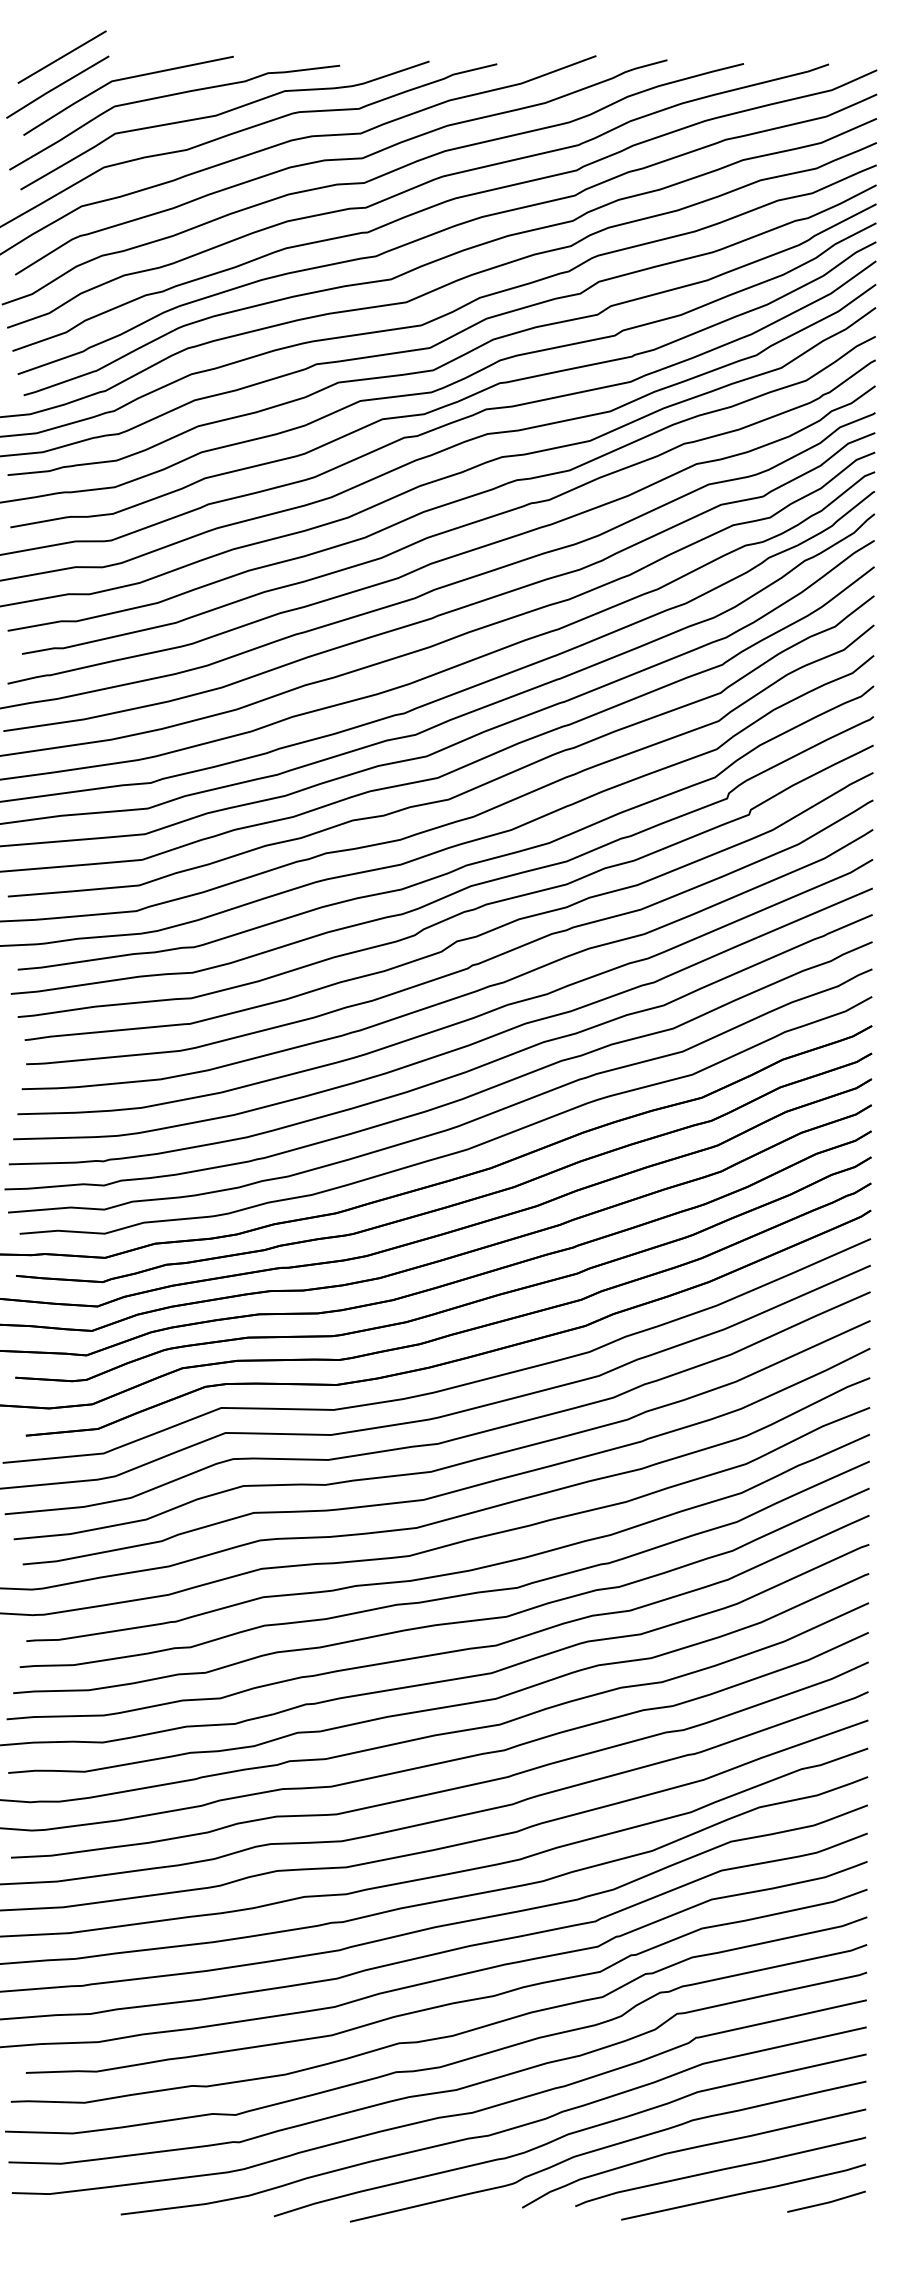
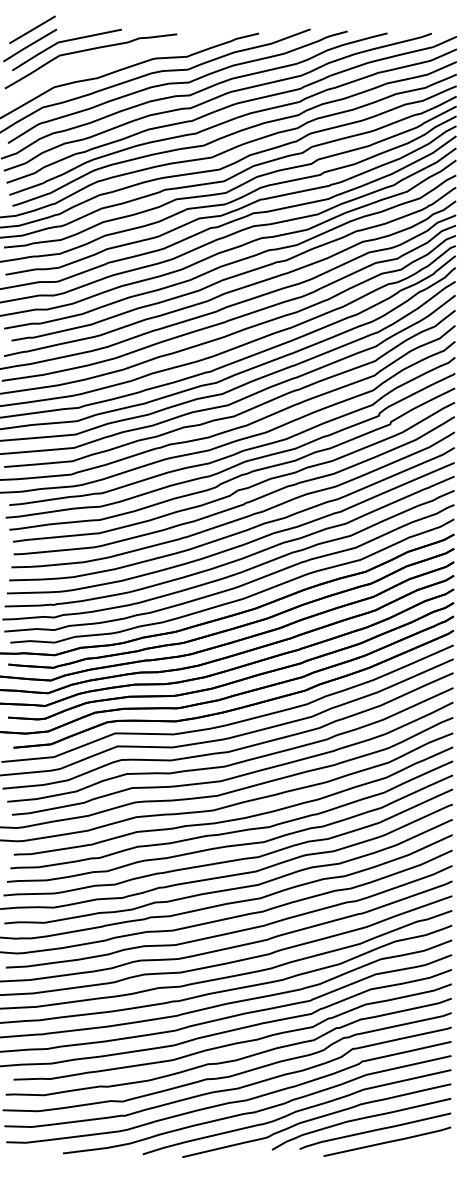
curve: (221, 115) -> (115, 60), removed
line: (826, 2201) -> (430, 1146), removed

